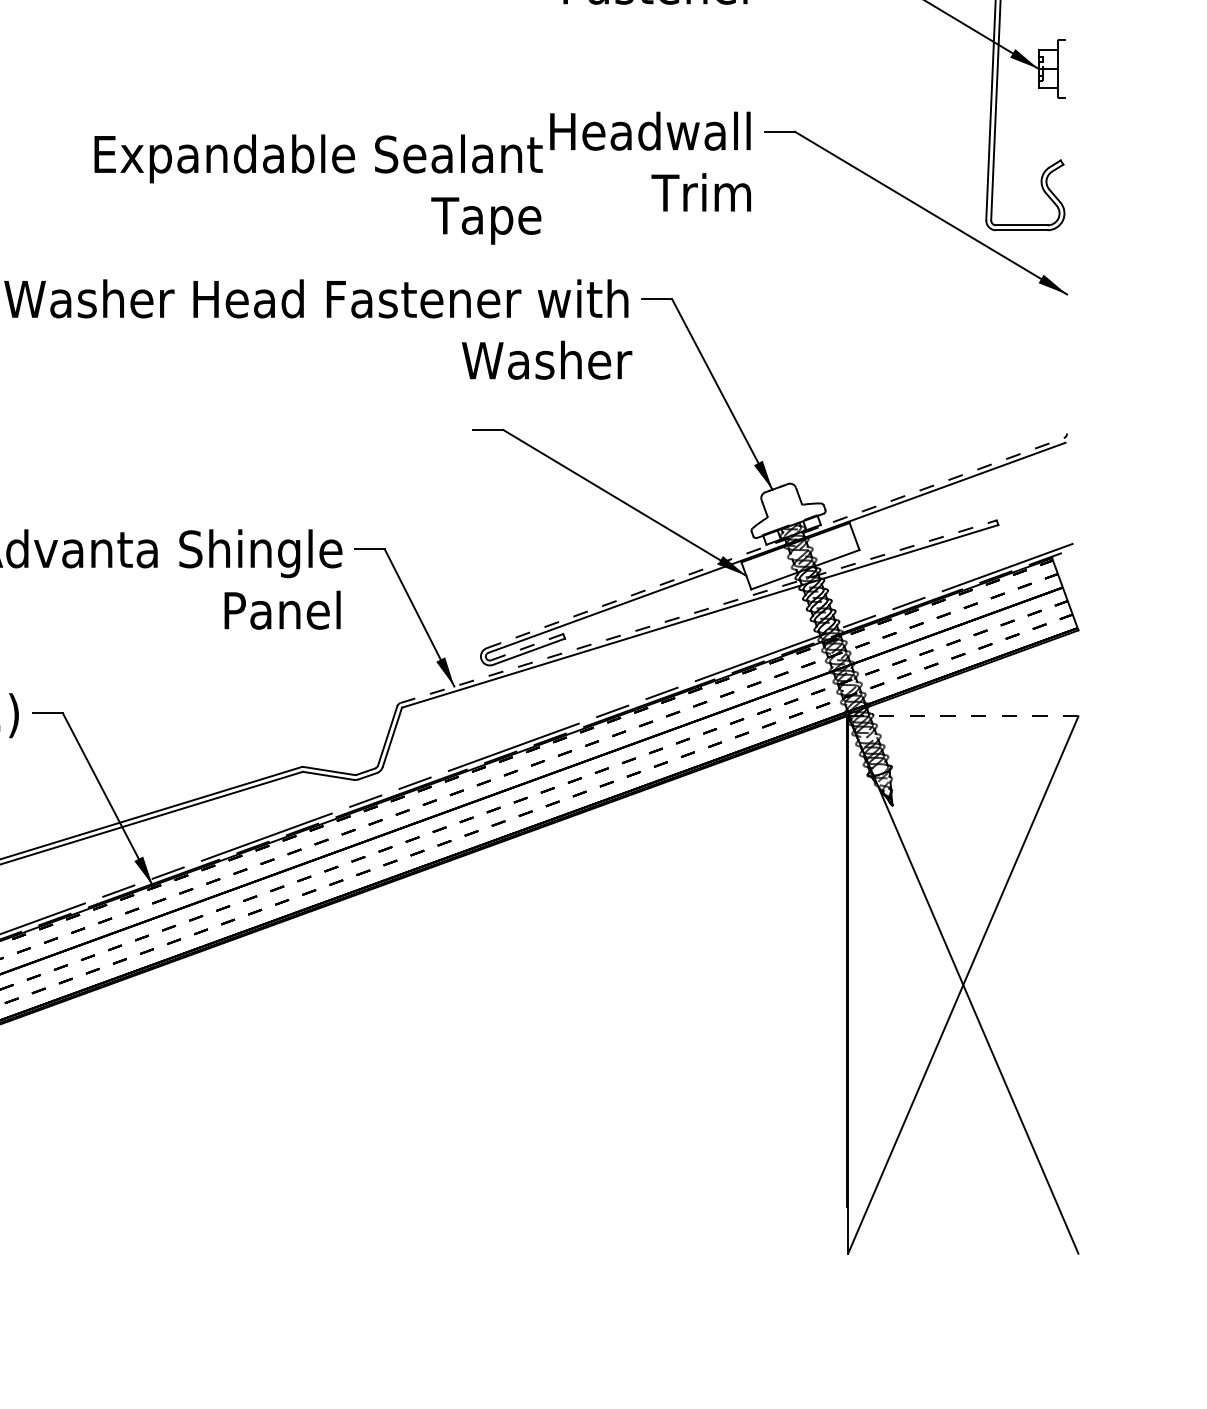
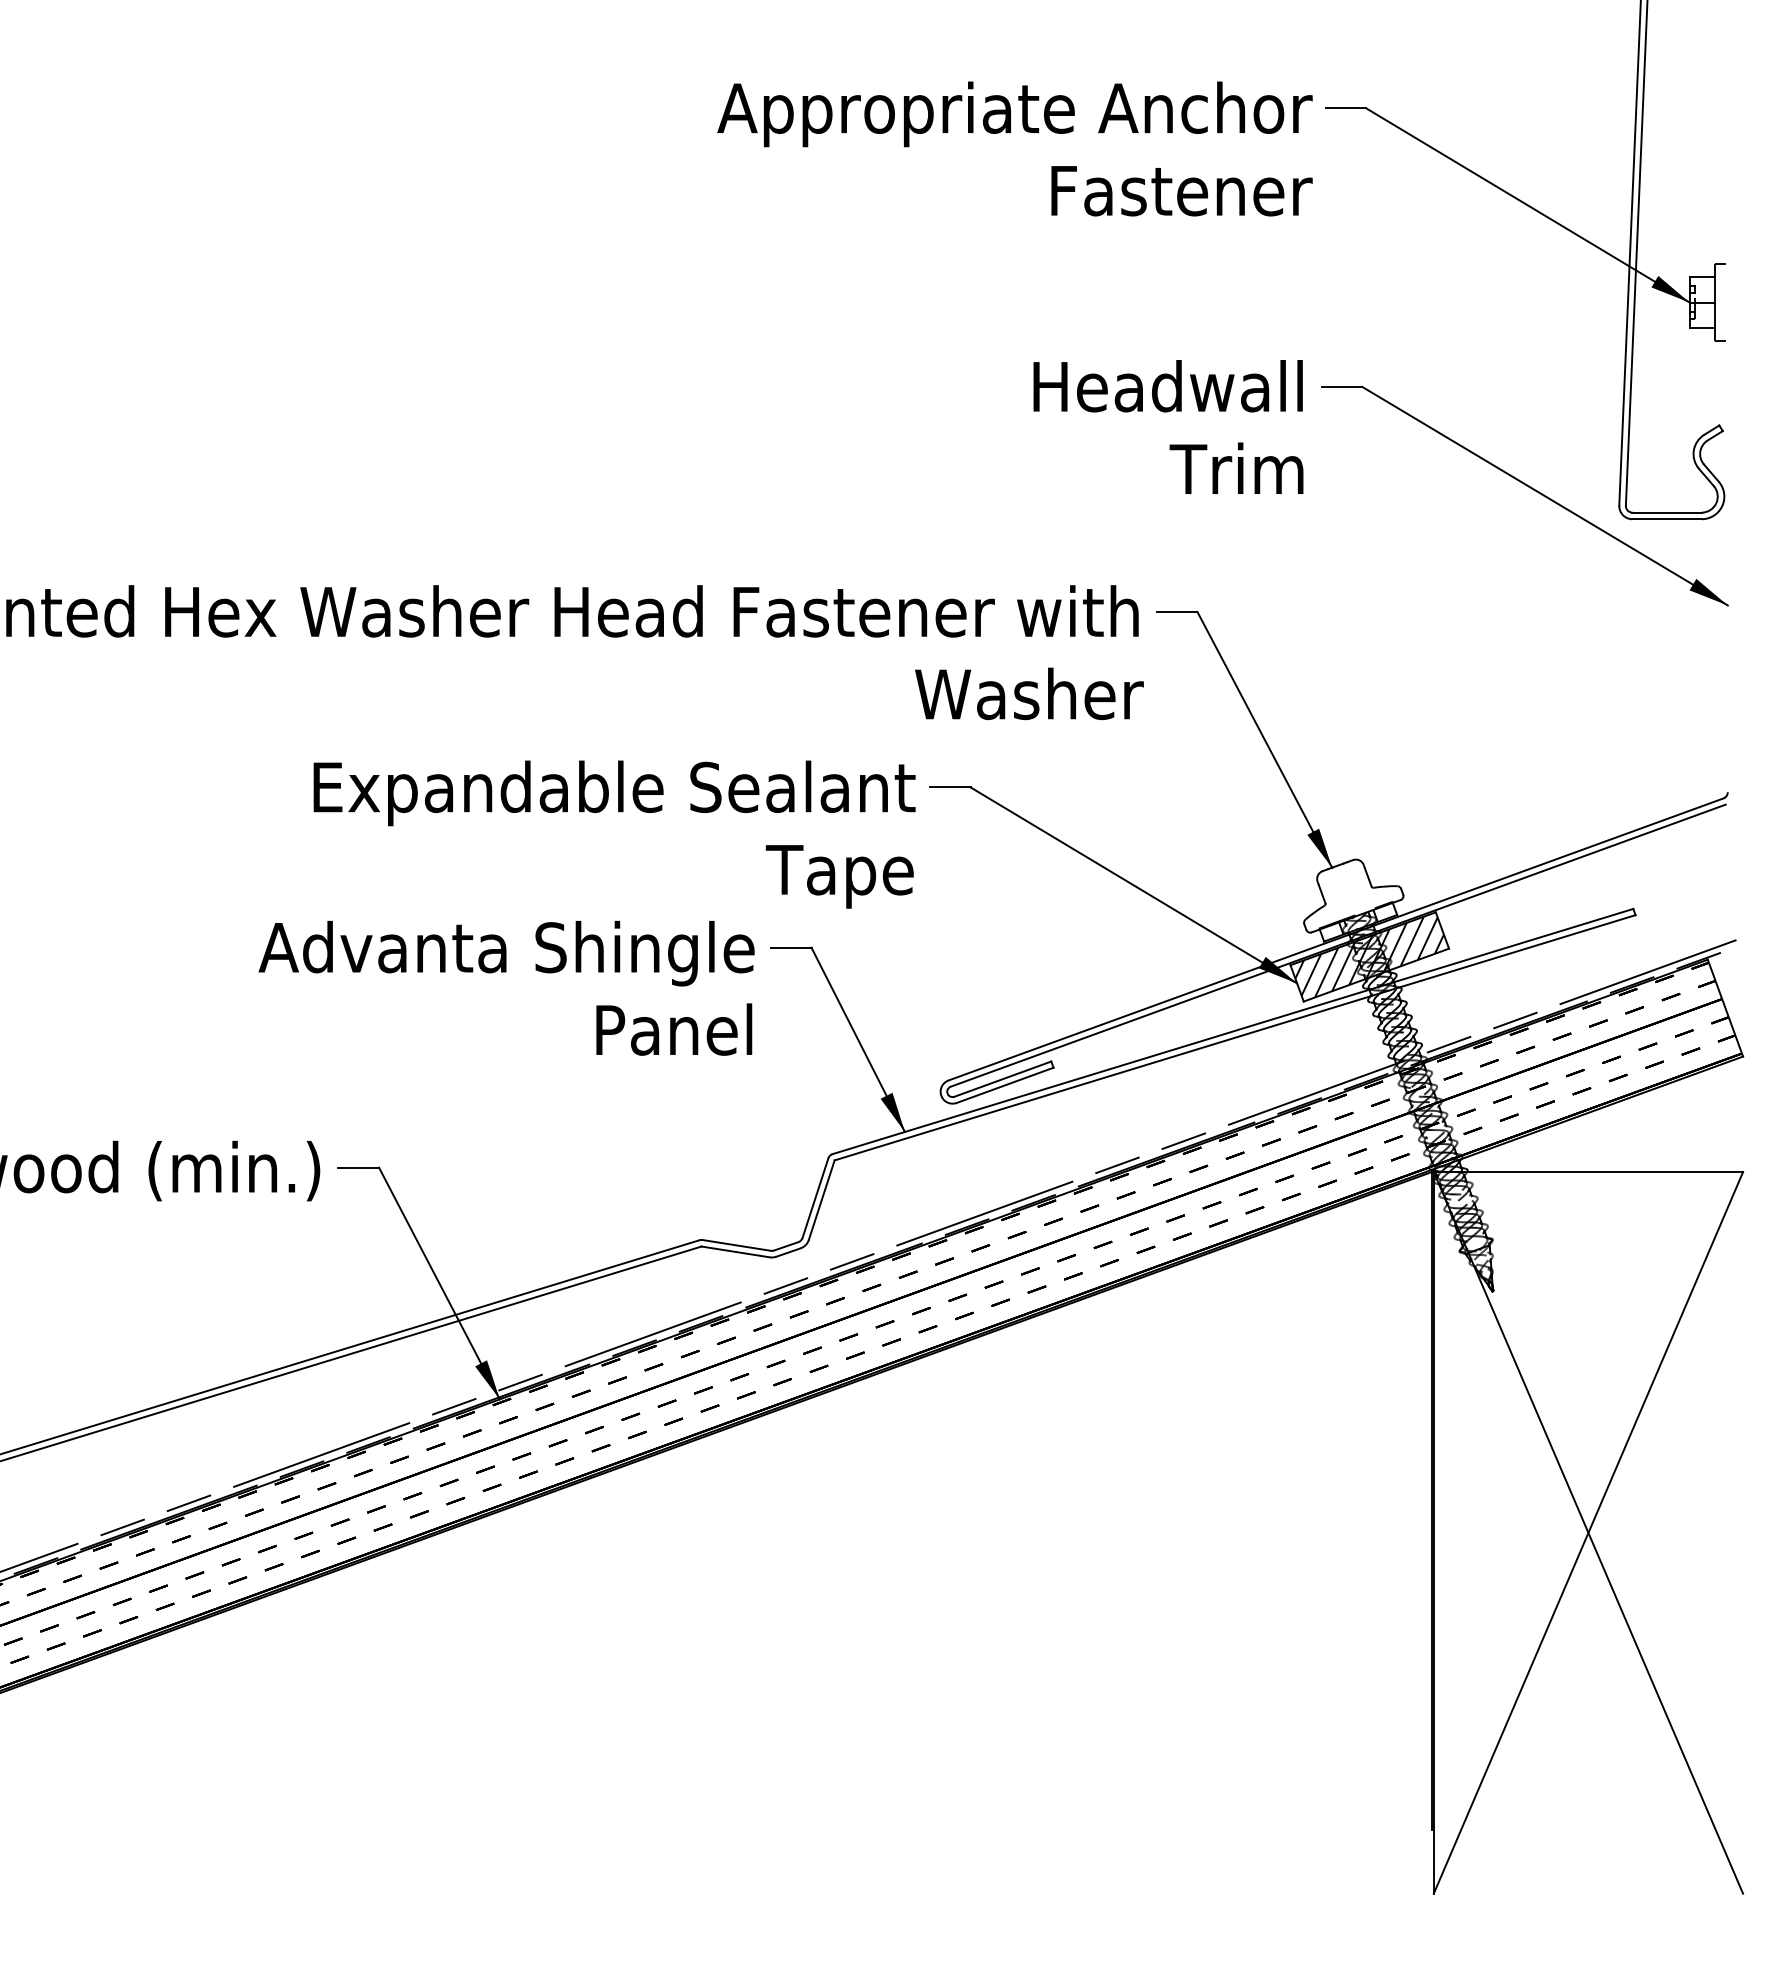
text: (318, 189) -> (614, 834), moved
line: (775, 543) -> (1336, 939), dashed -> solid
hatch: (800, 555) -> (1369, 956), added
line: (699, 611) -> (1233, 1031), dashed -> solid
line: (527, 647) -> (1002, 1079), dashed -> solid
line: (963, 716) -> (1588, 1172), dashed -> solid

